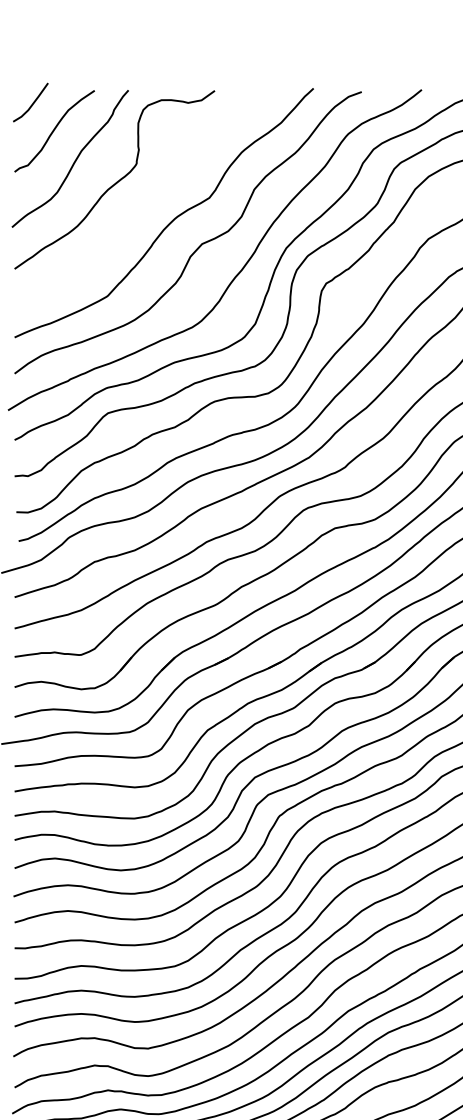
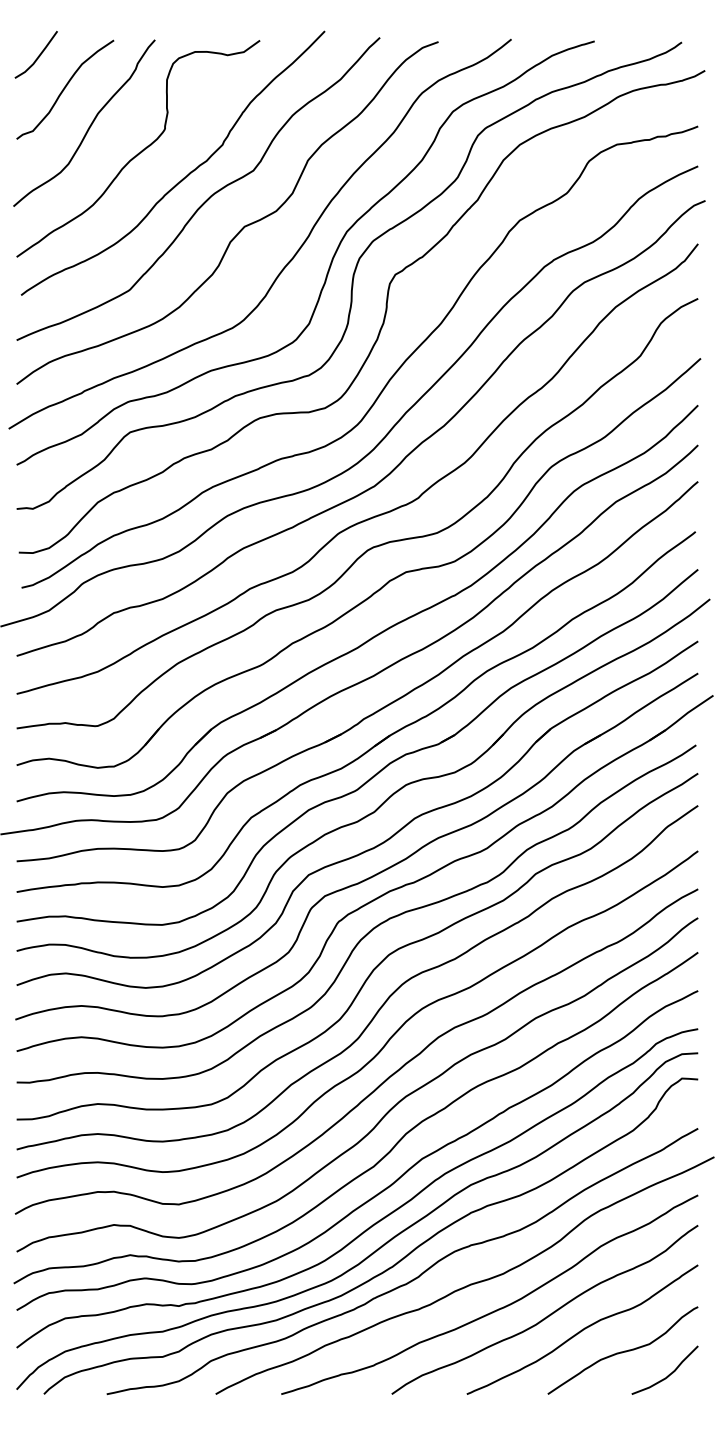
curve: (151, 203) -> (183, 177), added

